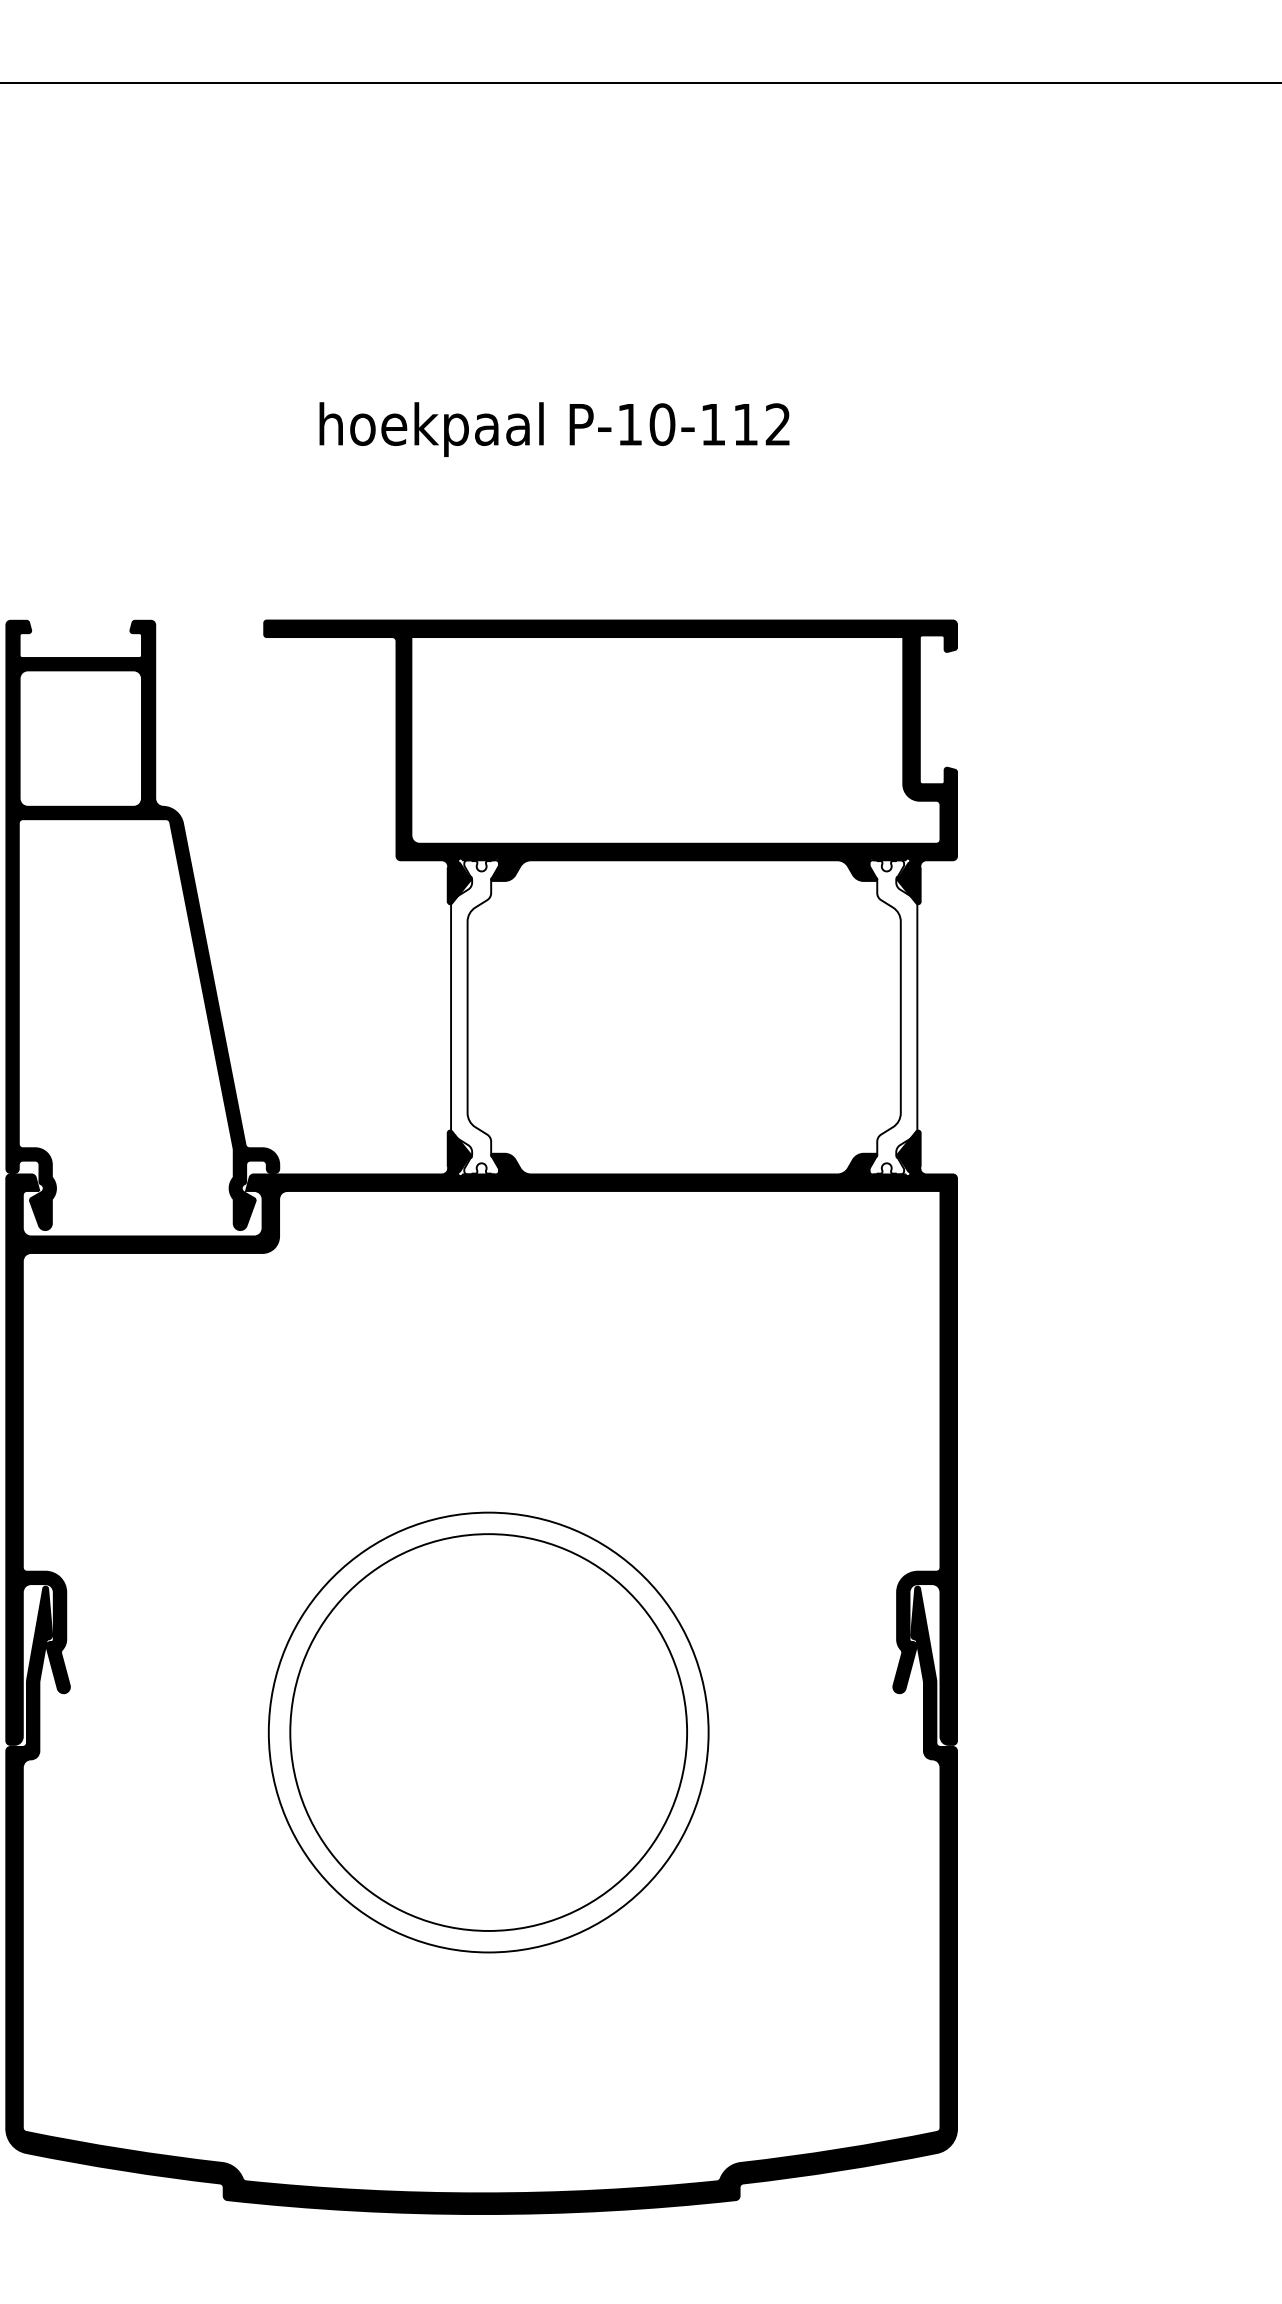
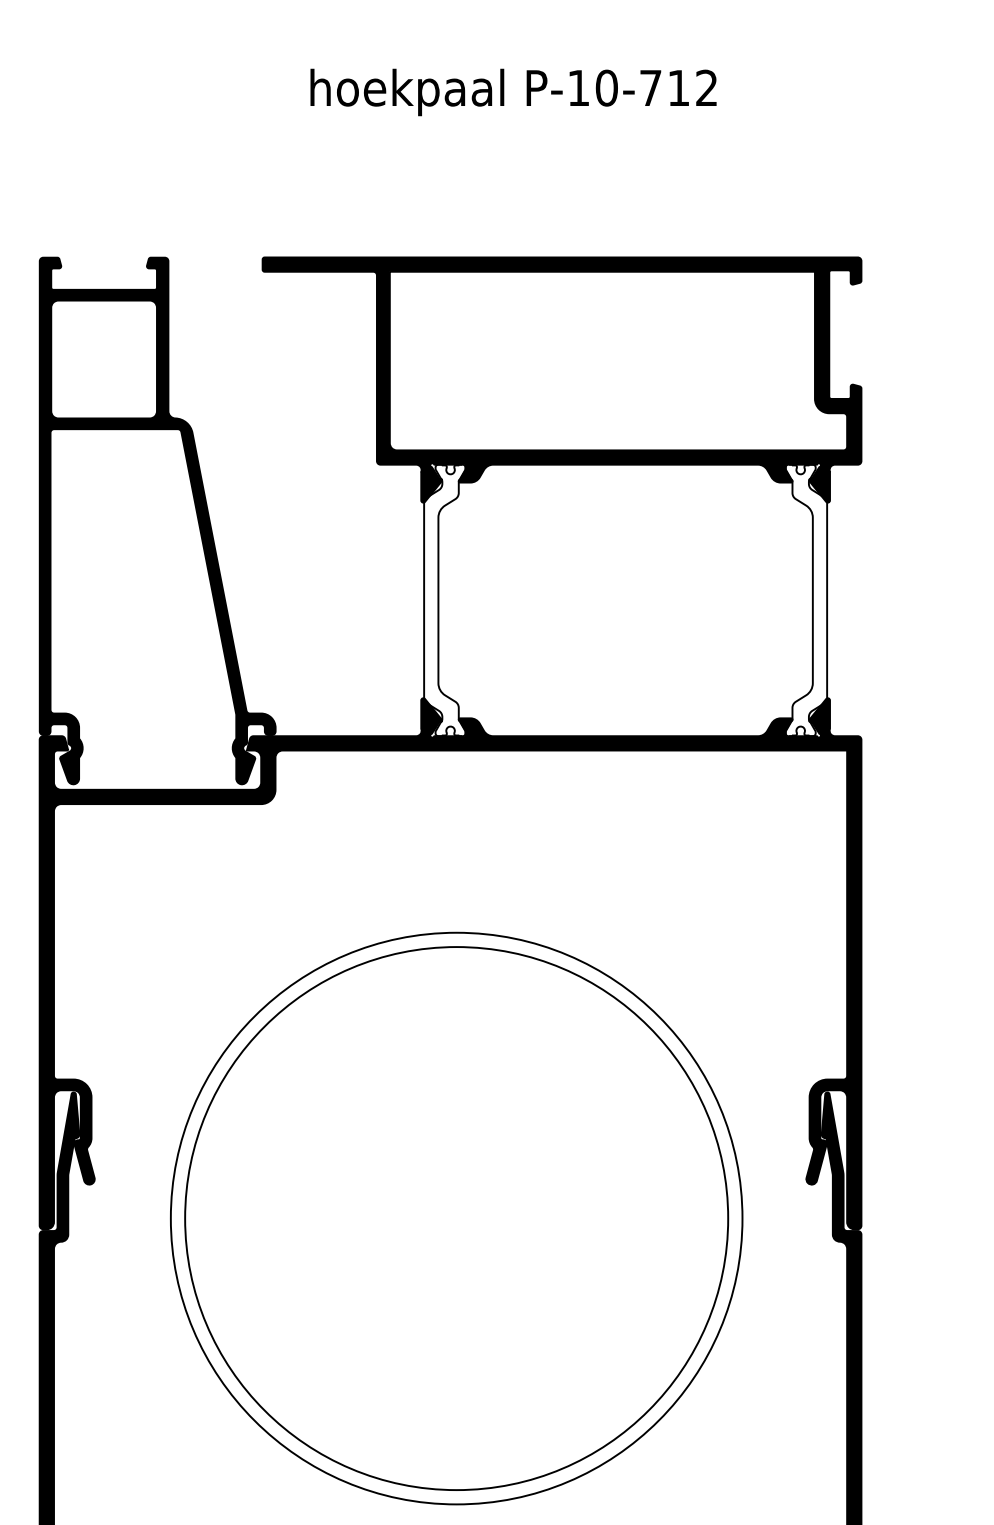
text: (713, 424) -> (650, 88), P-10-112 -> P-10-712
circle: (488, 1732) -> (456, 1218), size x1.43
circle: (488, 1732) -> (456, 1218), size x1.67

